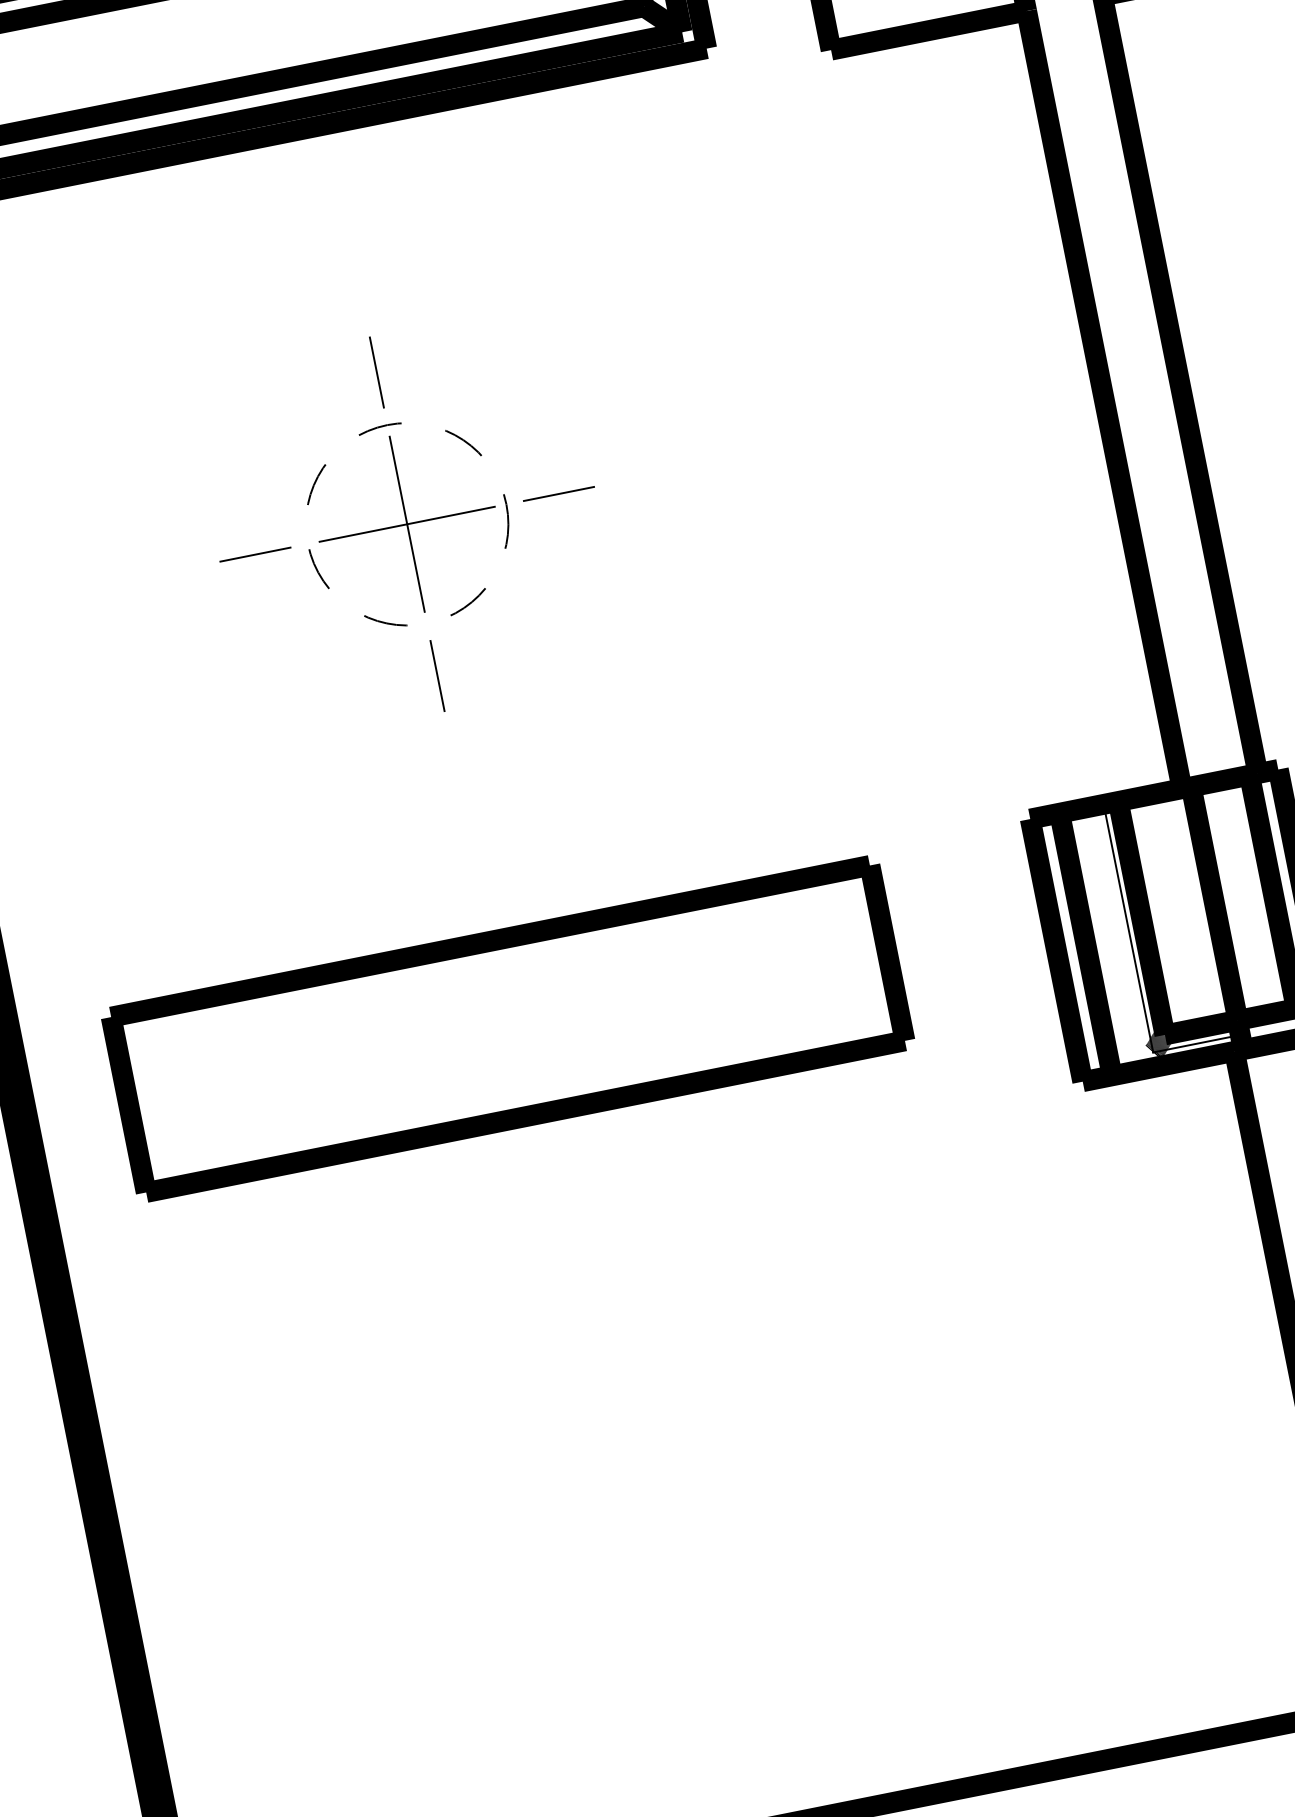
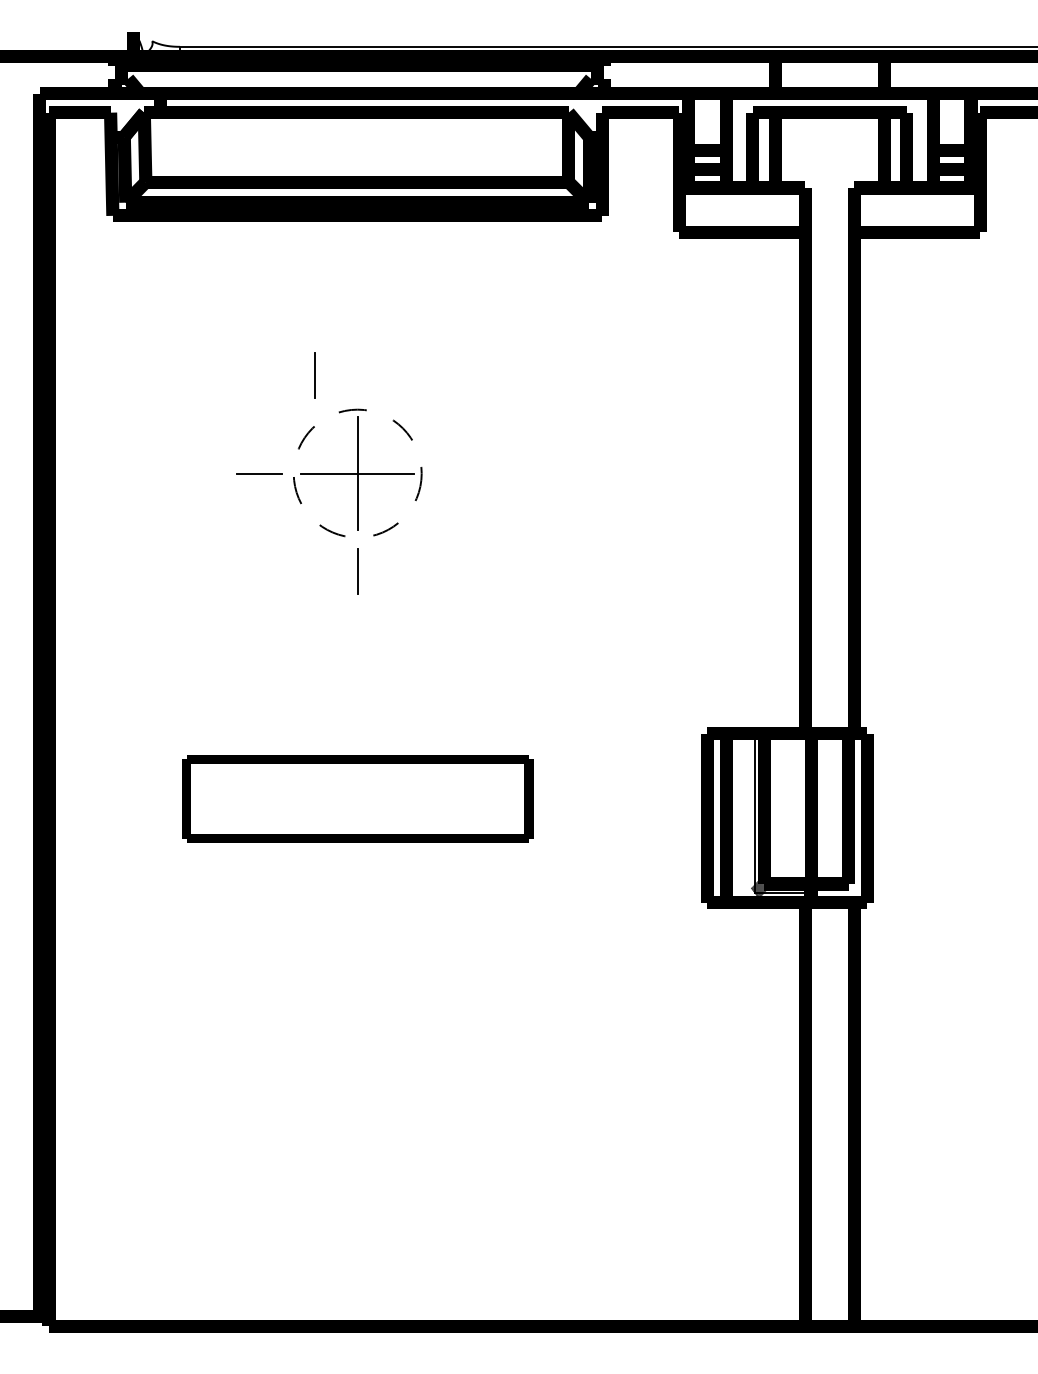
line: (376, 372) -> (314, 375), moved
line: (558, 493) -> (455, 473), removed
part: (507, 1028) -> (357, 798), size x0.7

